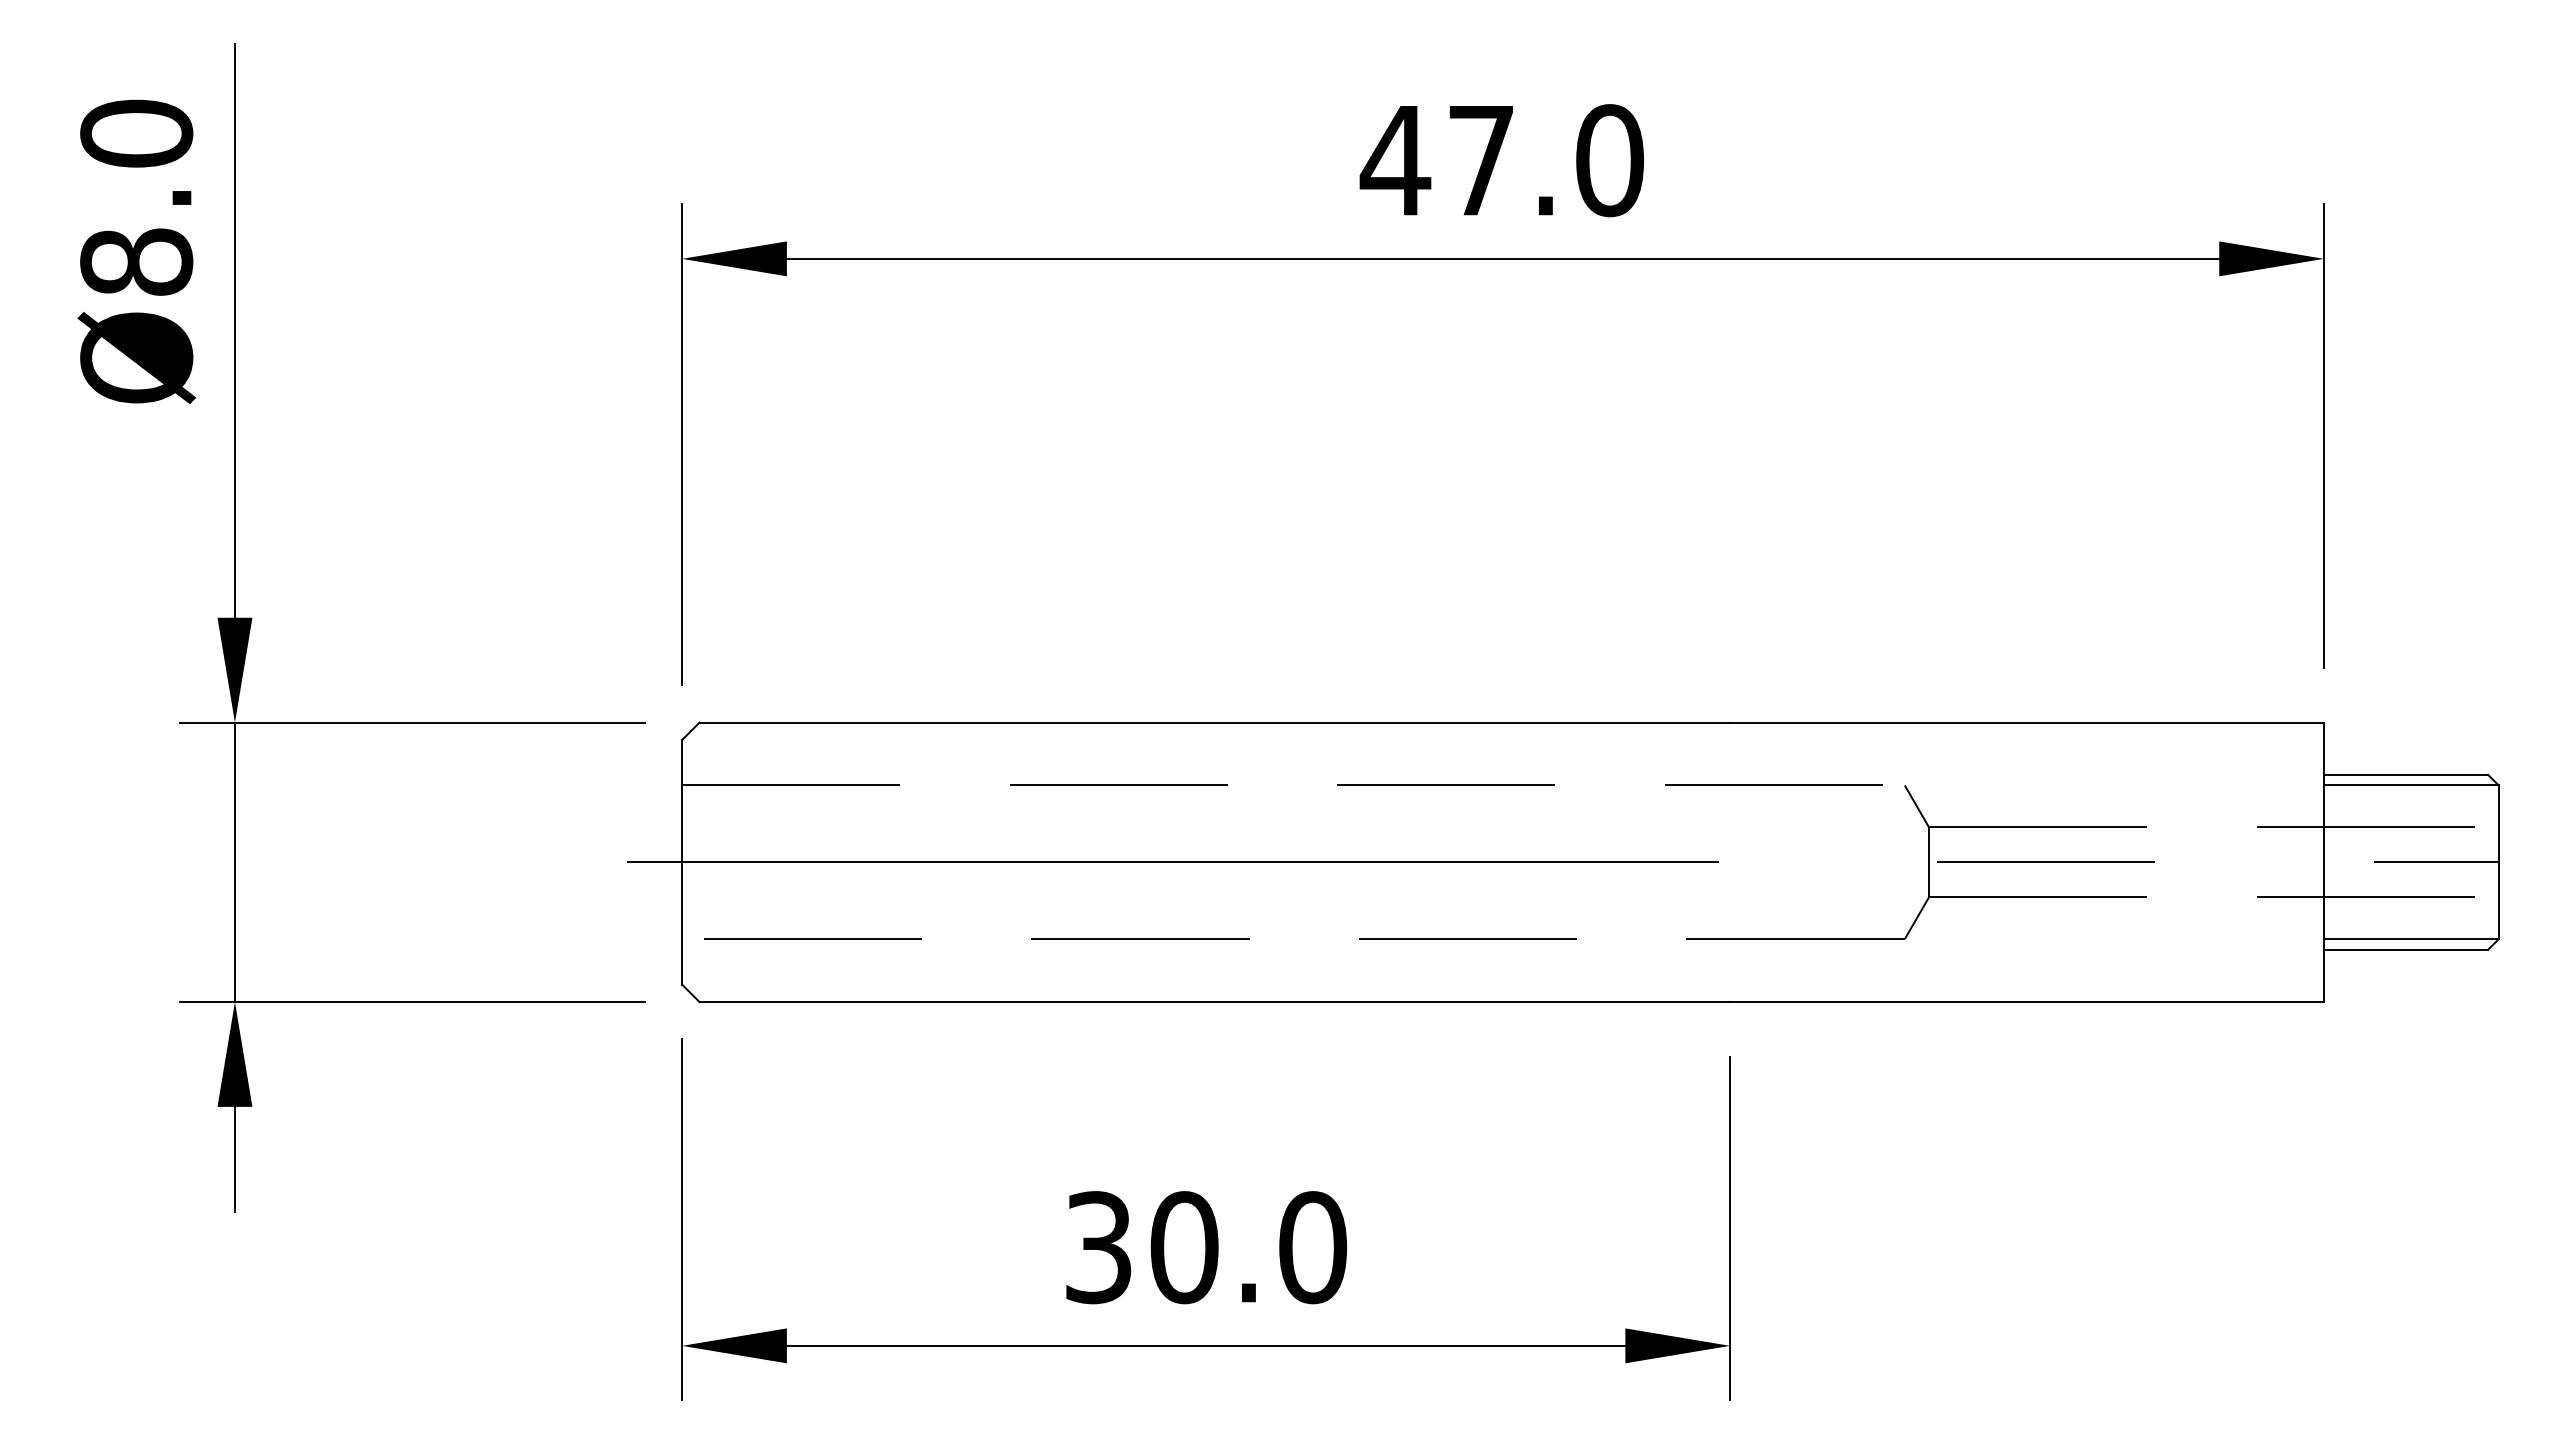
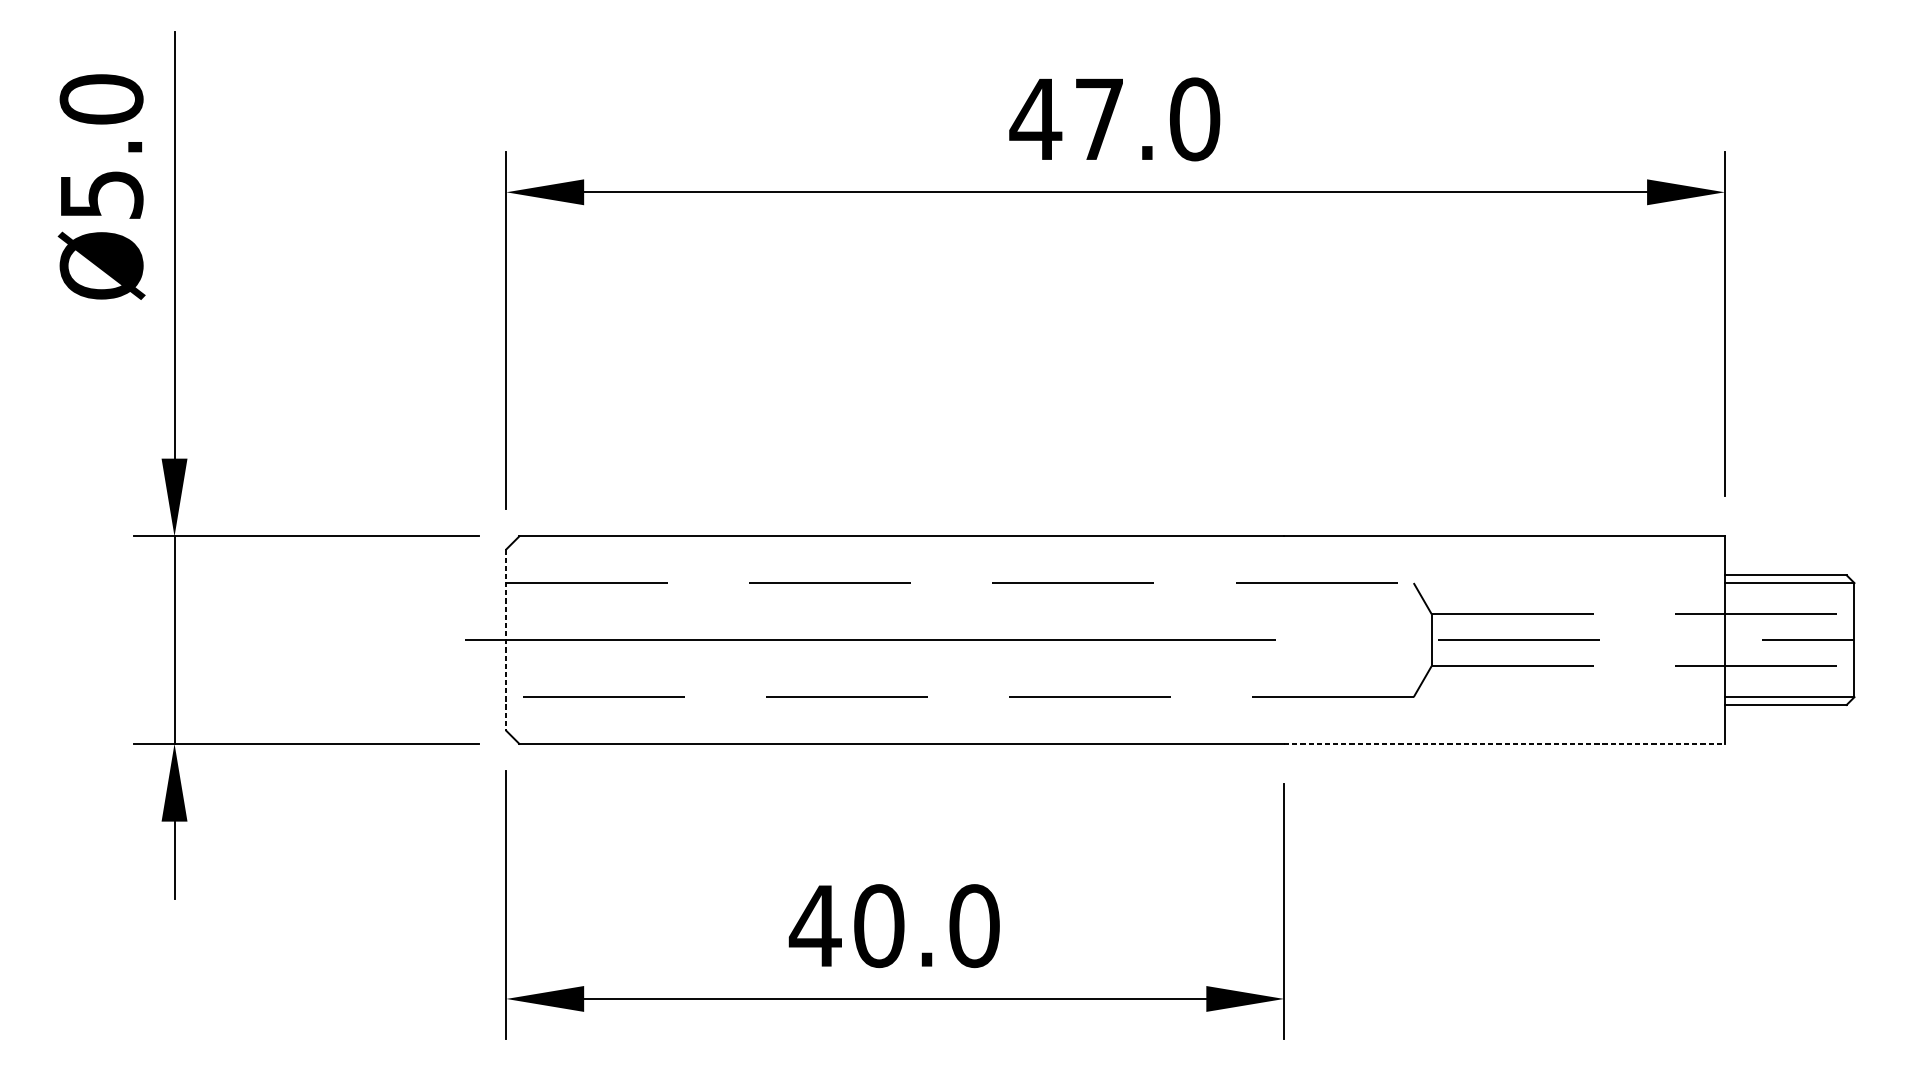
text: (136, 261) -> (101, 194), Ø8.0 -> Ø5.0
line: (682, 862) -> (506, 640), solid -> dashed
line: (2027, 1002) -> (1504, 744), solid -> dashed
text: (1098, 1247) -> (815, 925), 30.0 -> 40.0

